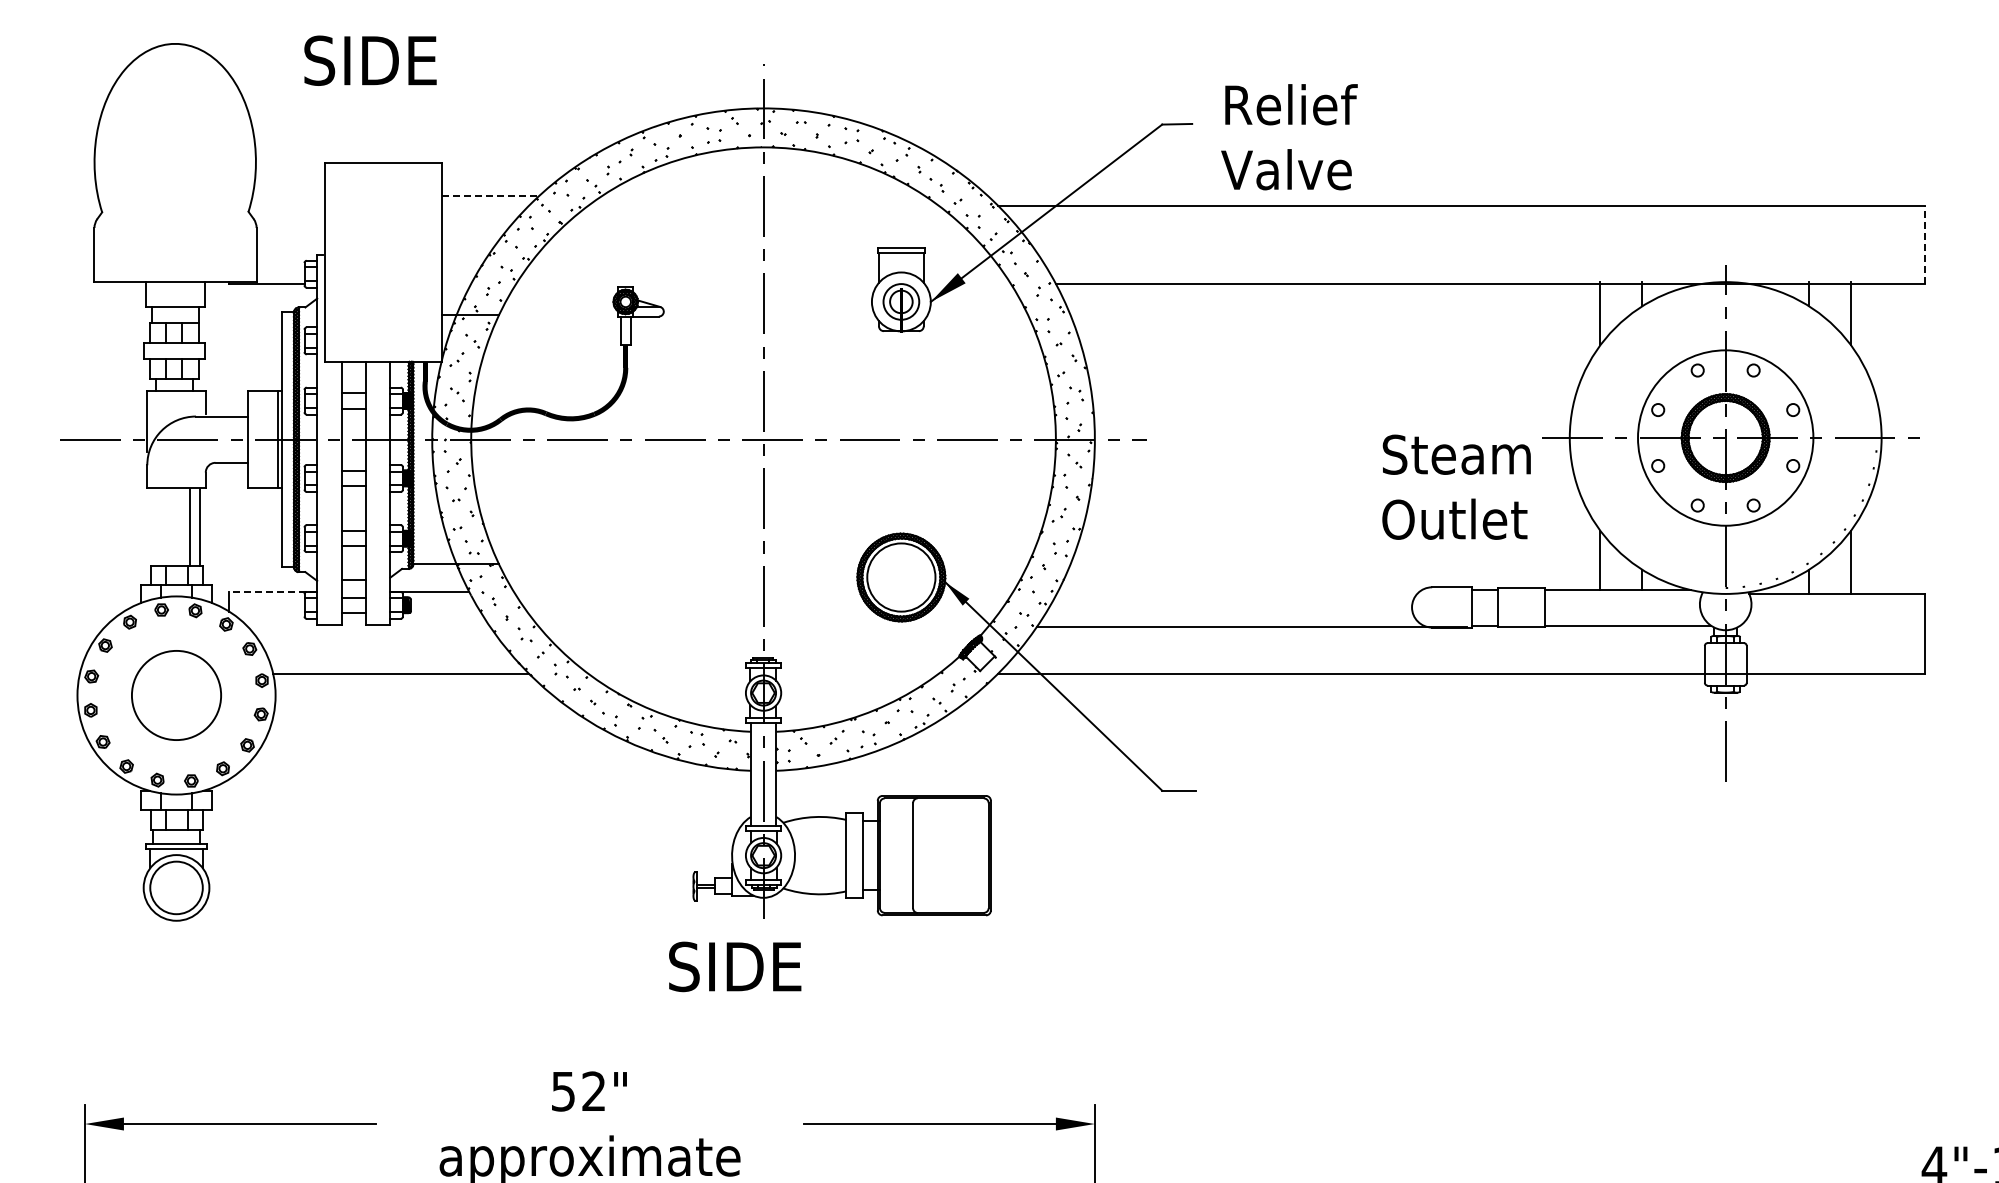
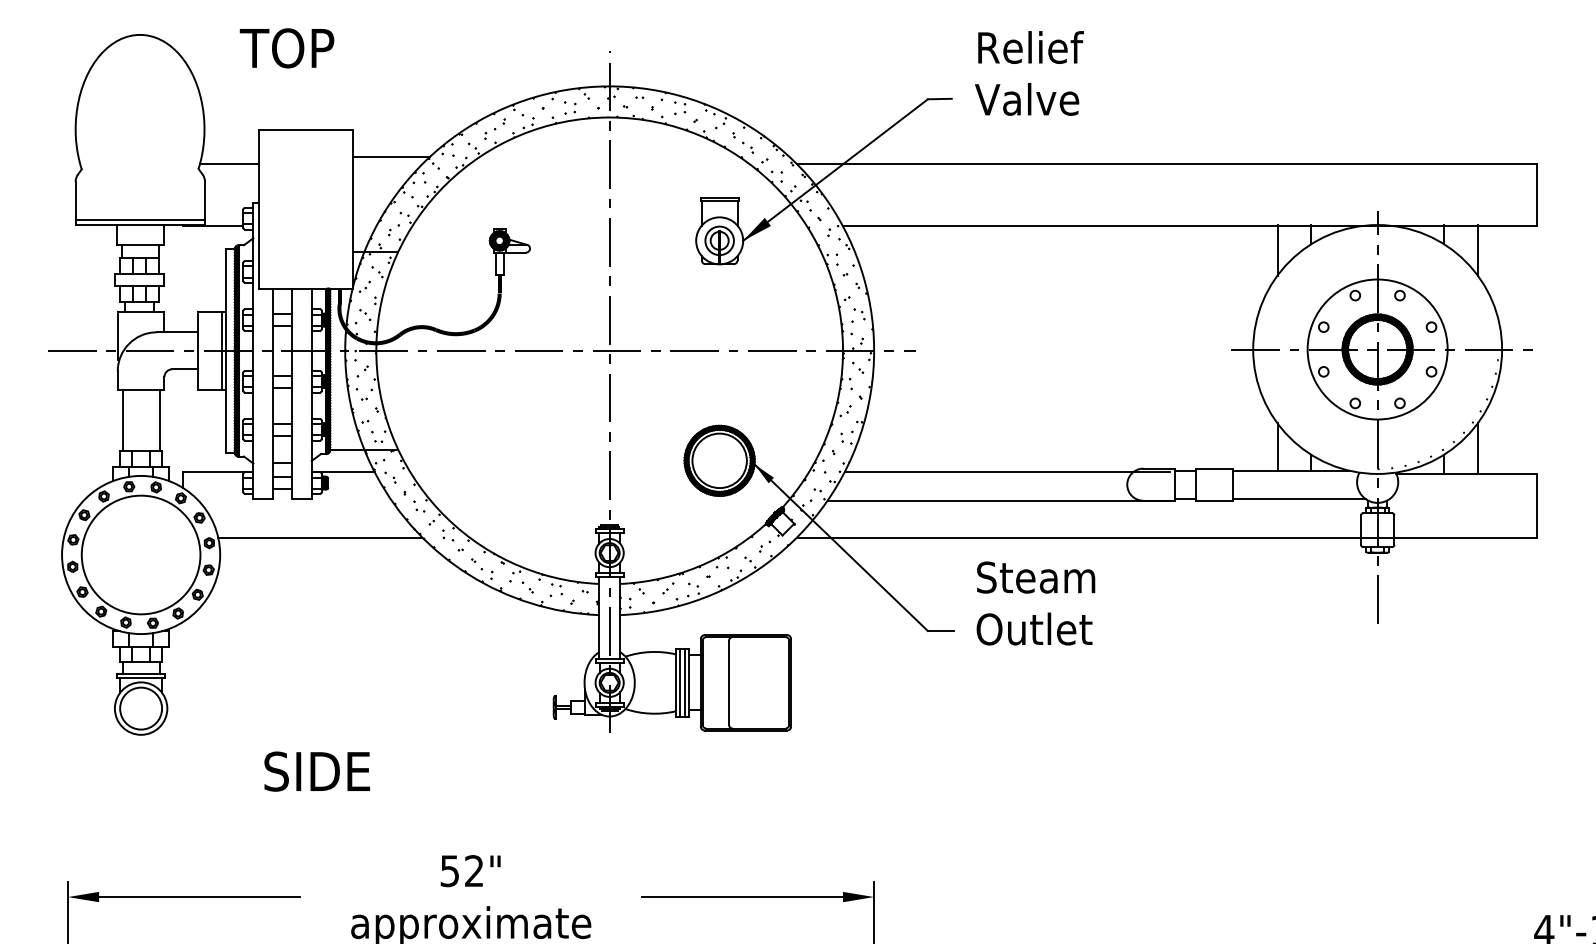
text: (368, 60) -> (294, 48), SIDE -> TOP
text: (1289, 137) -> (1029, 73), moved
line: (490, 196) -> (391, 156), dashed -> solid
line: (287, 205) -> (229, 163), added
line: (1924, 244) -> (1536, 195), dashed -> solid
line: (175, 275) -> (140, 219), added
text: (1456, 486) -> (1035, 602), moved
line: (190, 526) -> (122, 420), moved
line: (272, 591) -> (217, 472), dashed -> solid
line: (1262, 591) -> (1007, 472), added
circle: (176, 695) -> (141, 555), size x1.67
line: (852, 855) -> (680, 682), added
line: (857, 855) -> (684, 682), added
text: (735, 966) -> (317, 771), moved

